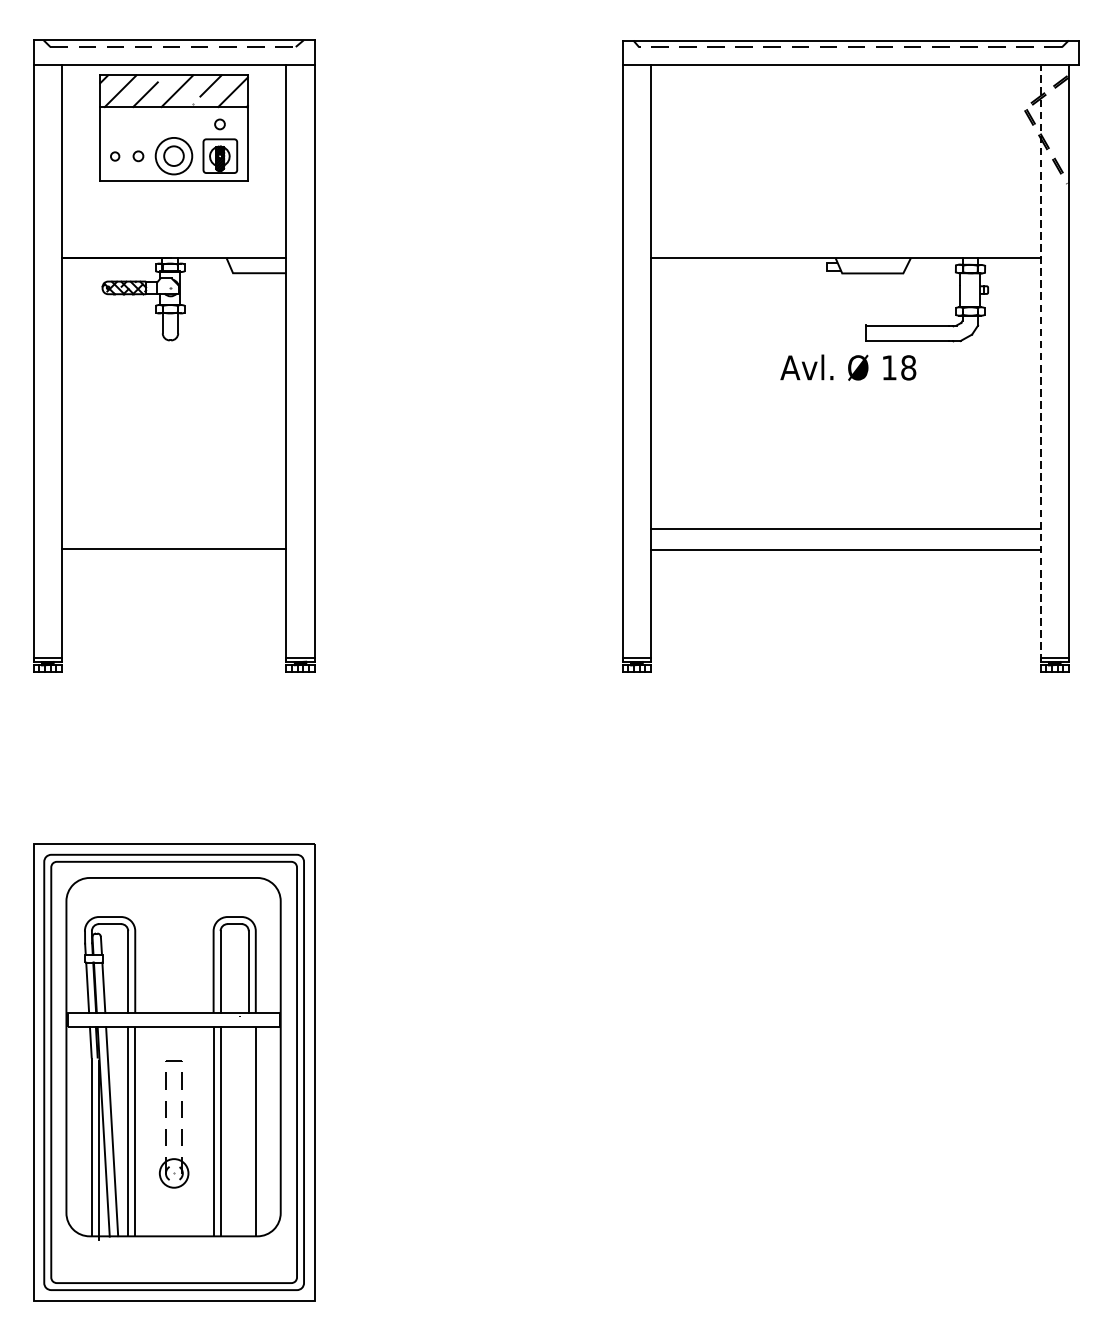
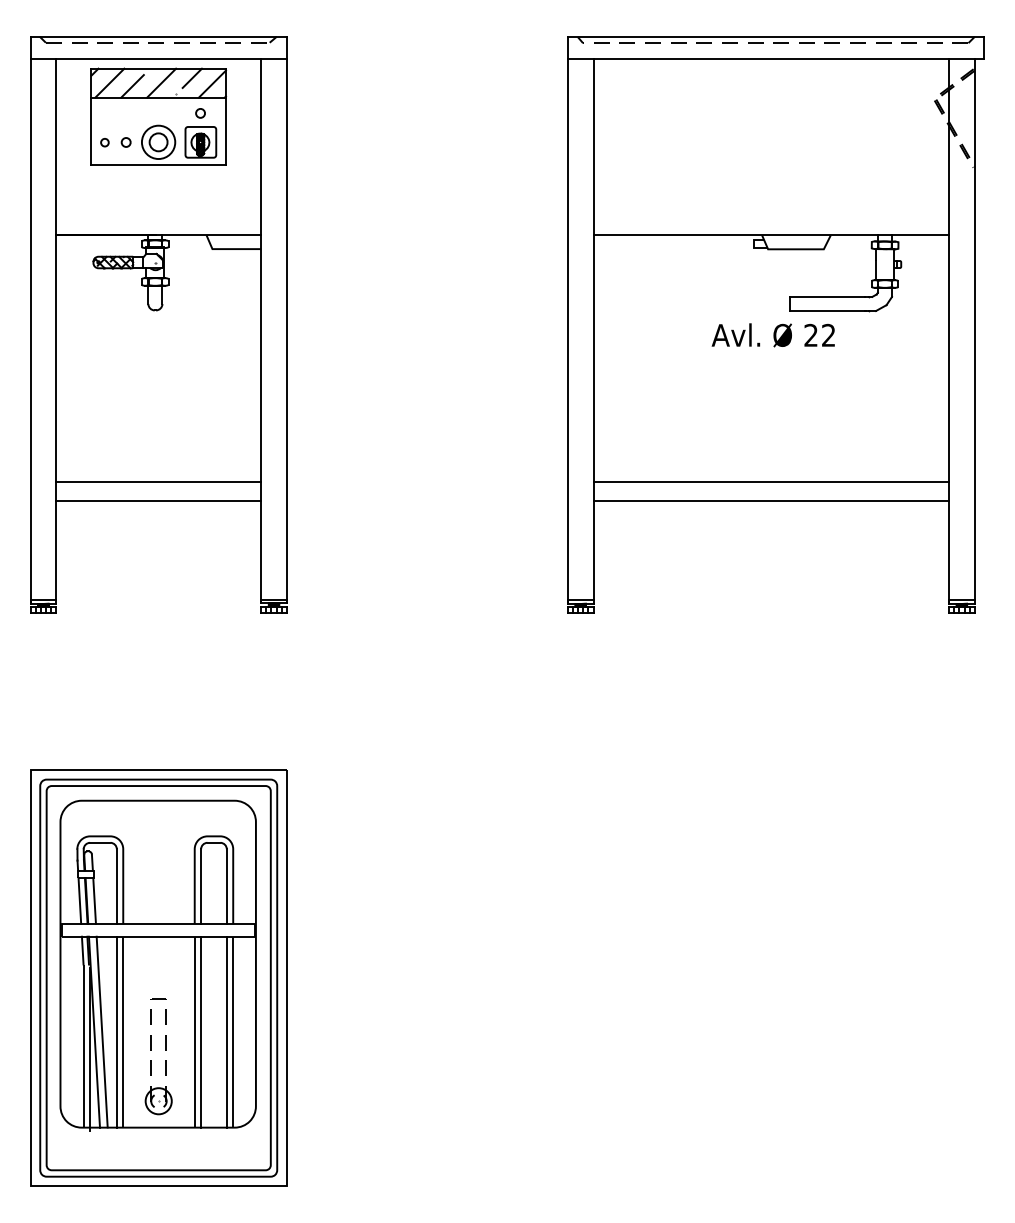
line: (1041, 362) -> (949, 330), dashed -> solid
text: (898, 366) -> (819, 334), 18 -> 22
line: (173, 527) -> (158, 481), added
part: (166, 1128) -> (151, 1060), moved
line: (248, 1130) -> (226, 1031), added

